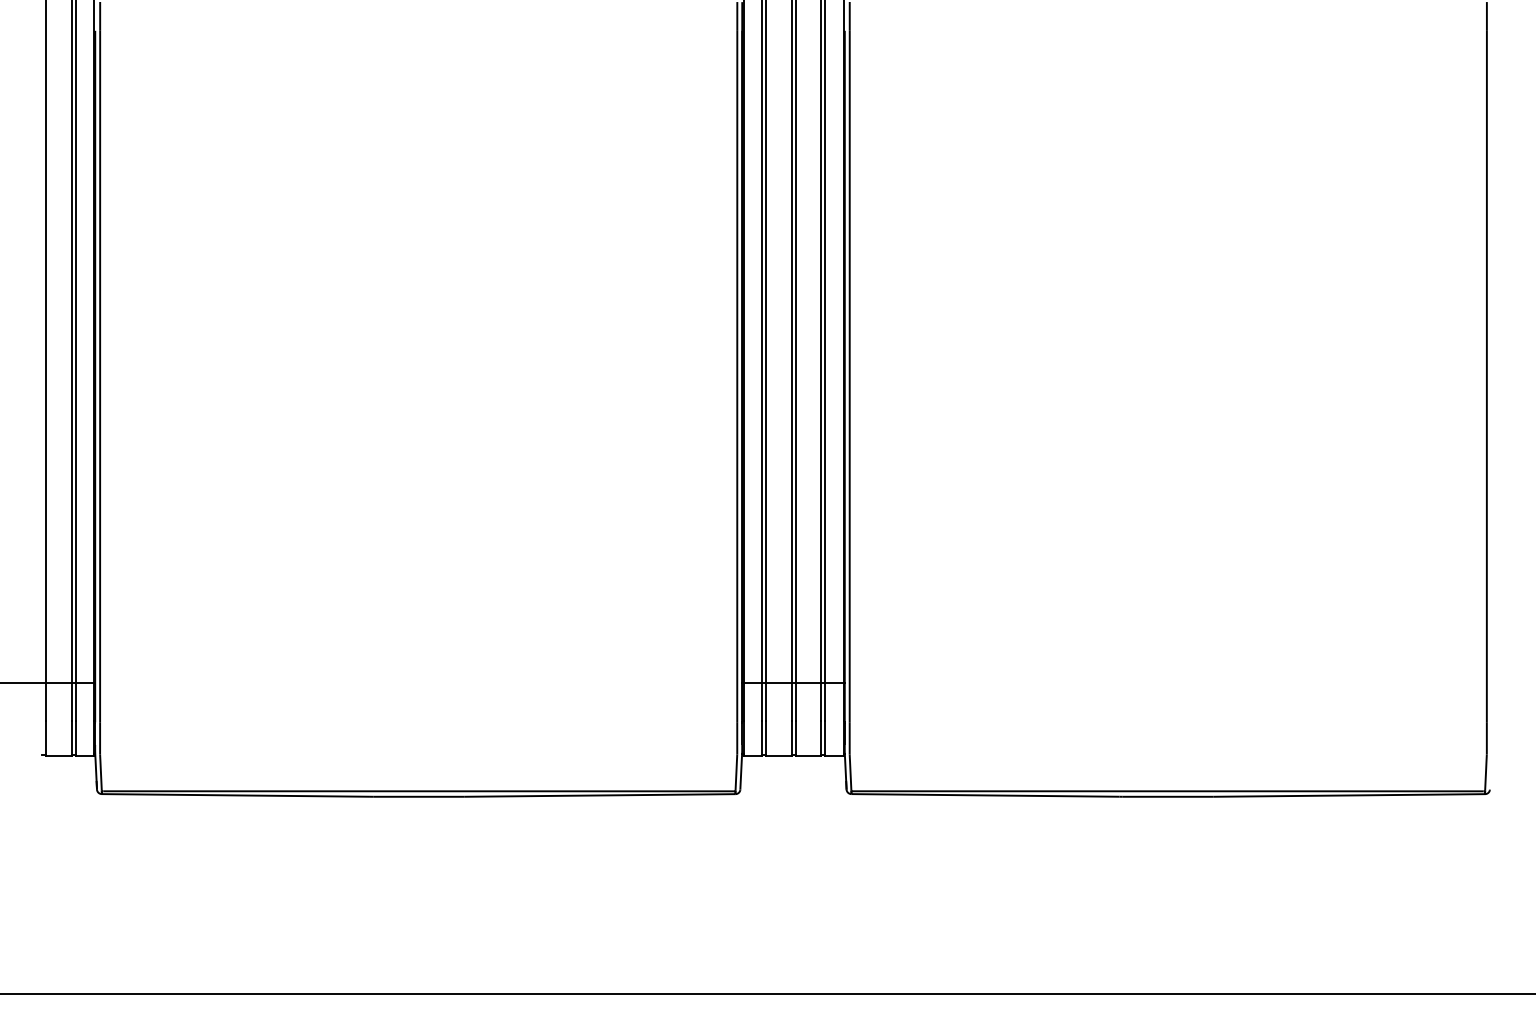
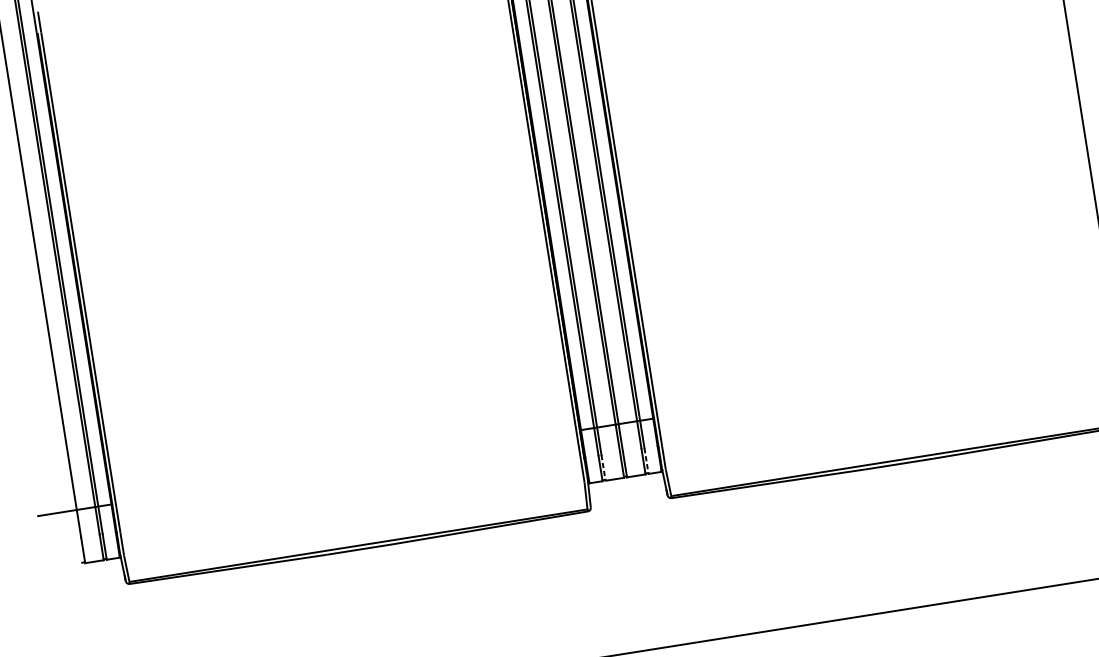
line: (766, 738) -> (603, 467), solid -> dashed
line: (825, 738) -> (646, 460), solid -> dashed

